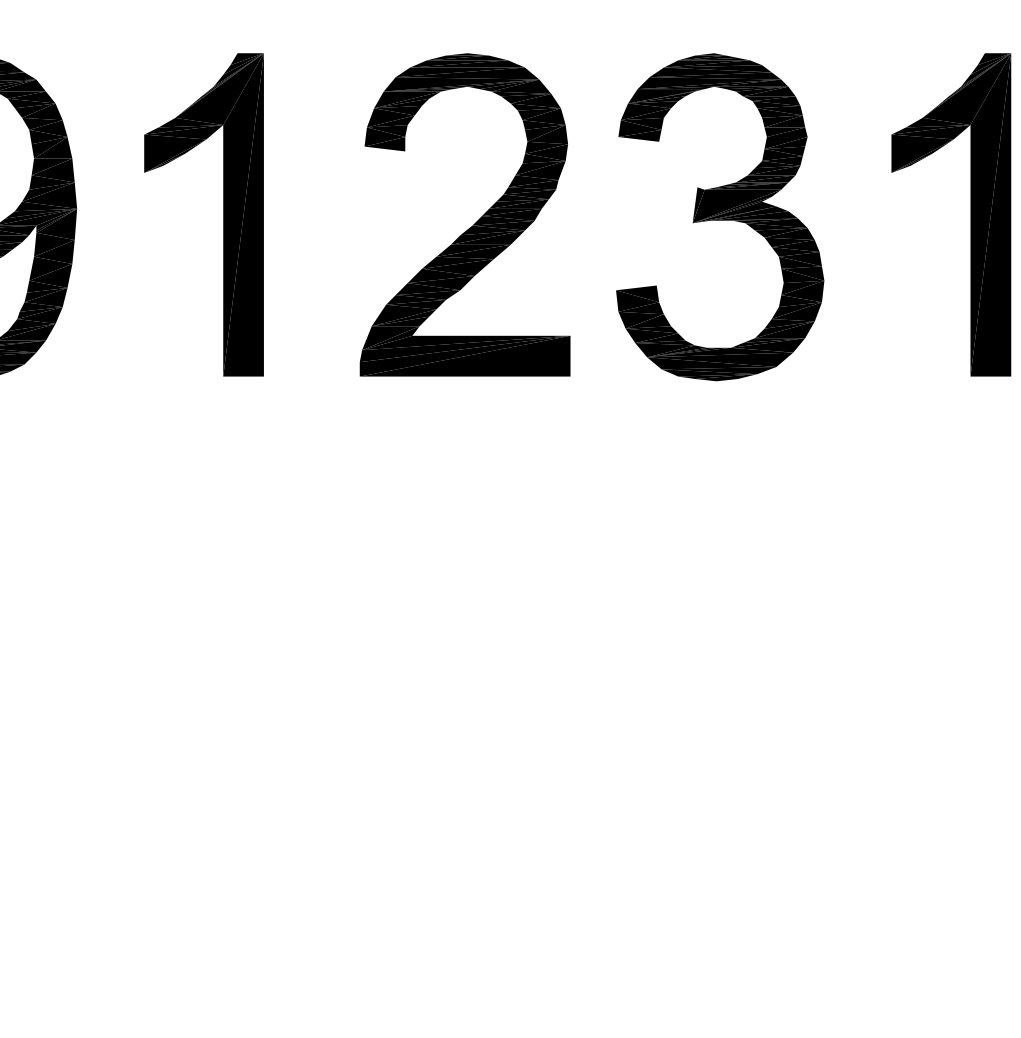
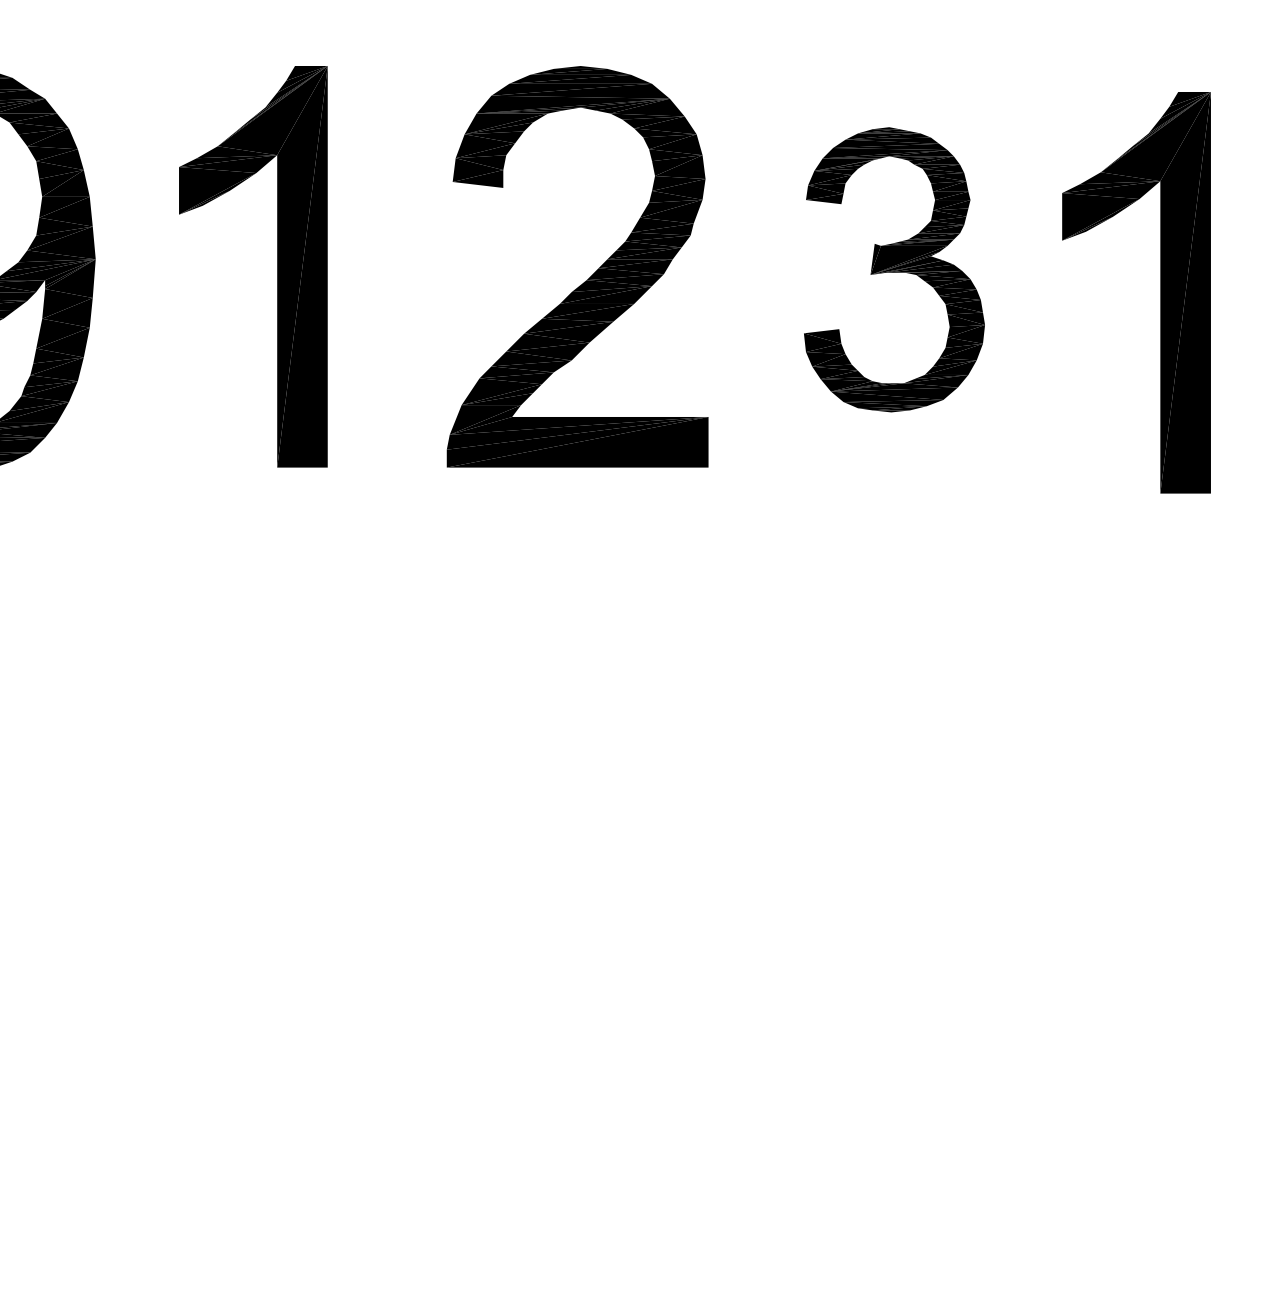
part: (970, 214) -> (1160, 292), moved
part: (720, 217) -> (894, 269), size x0.7

